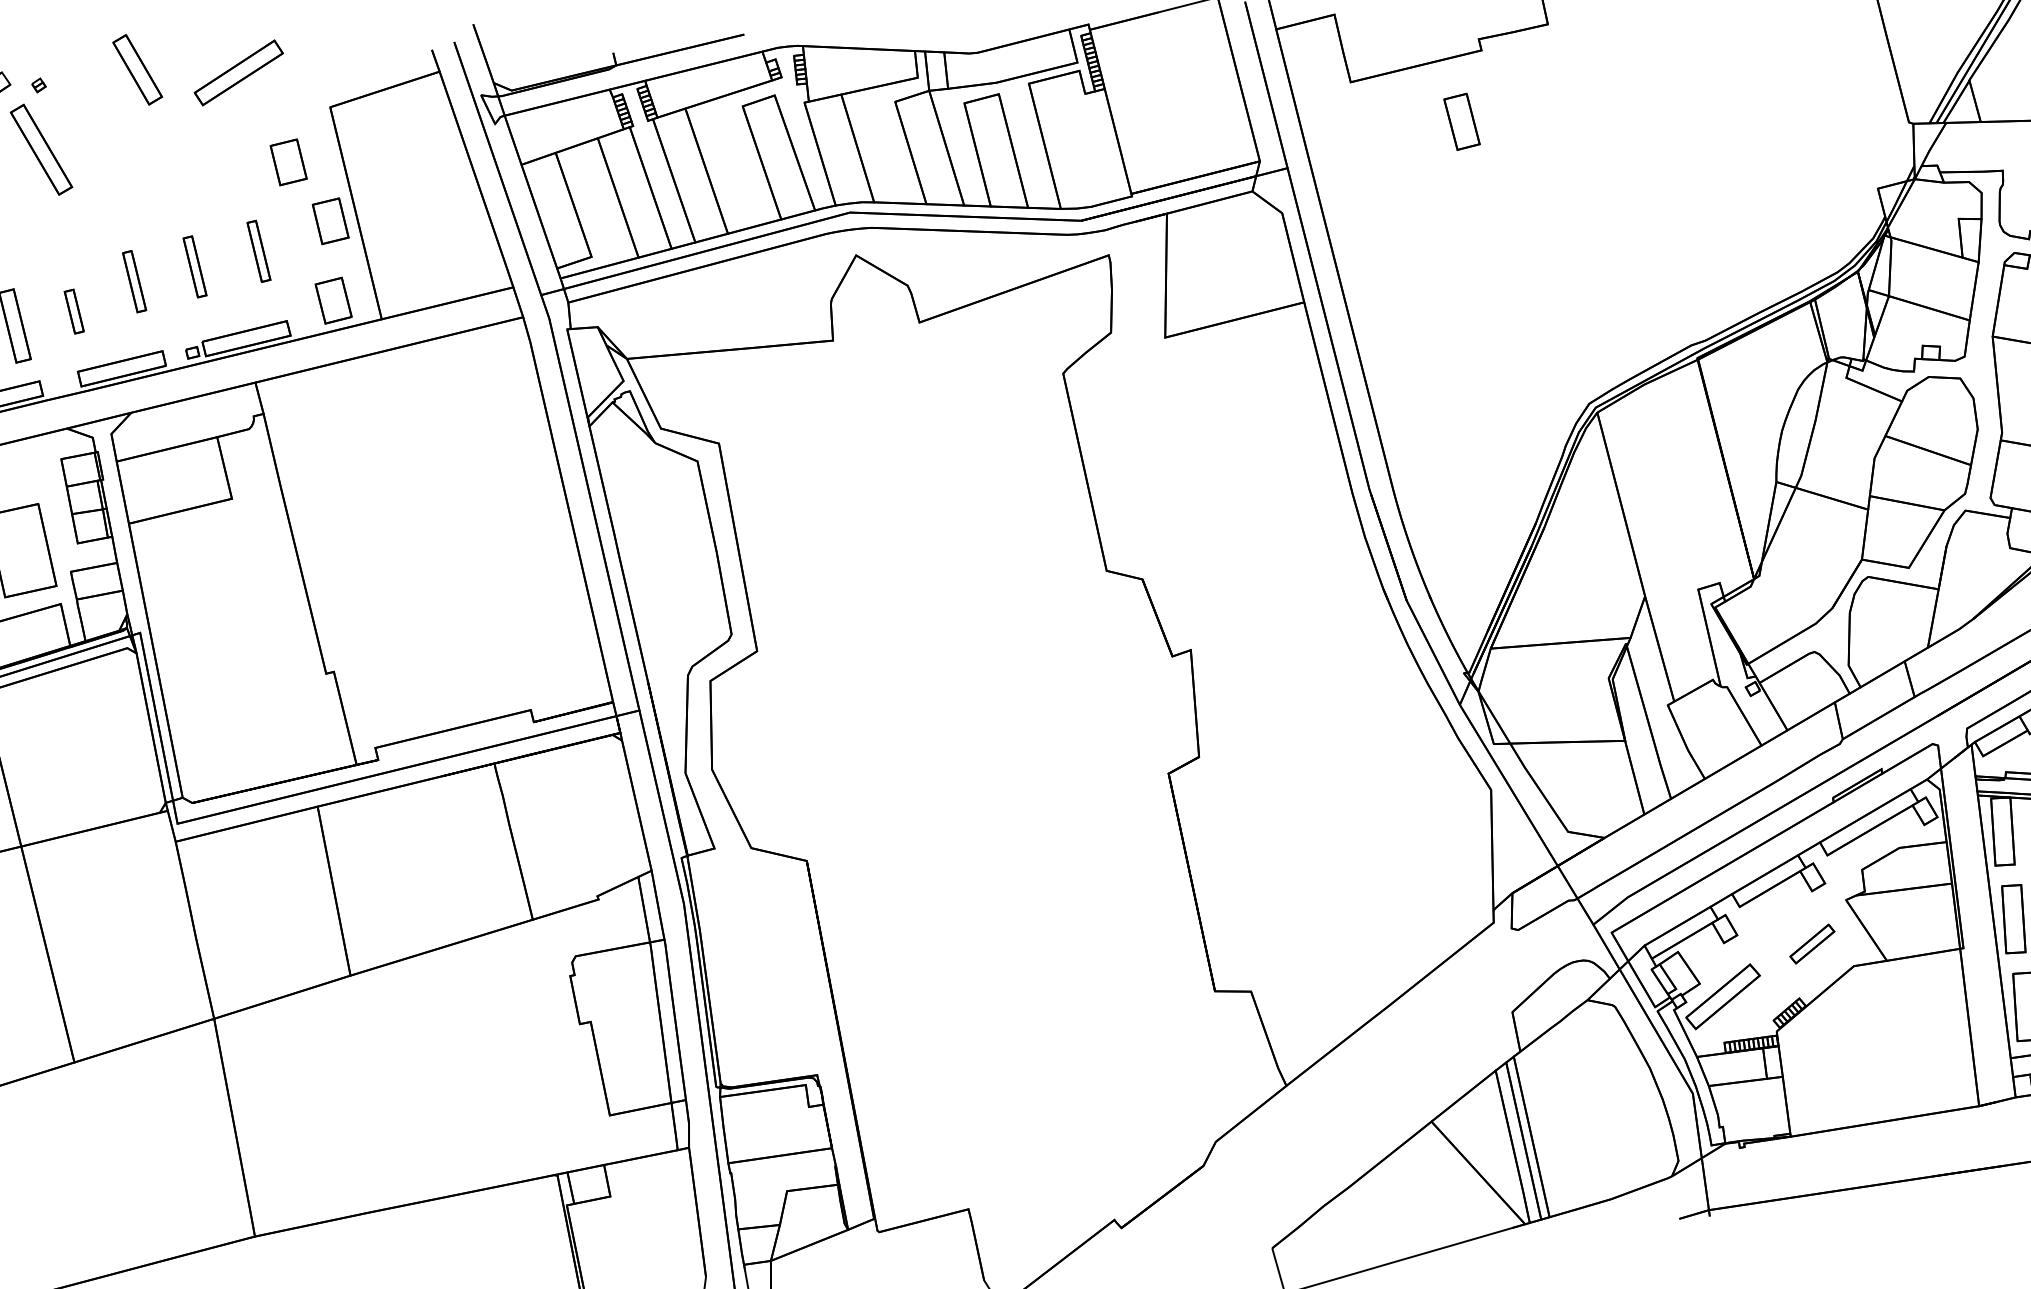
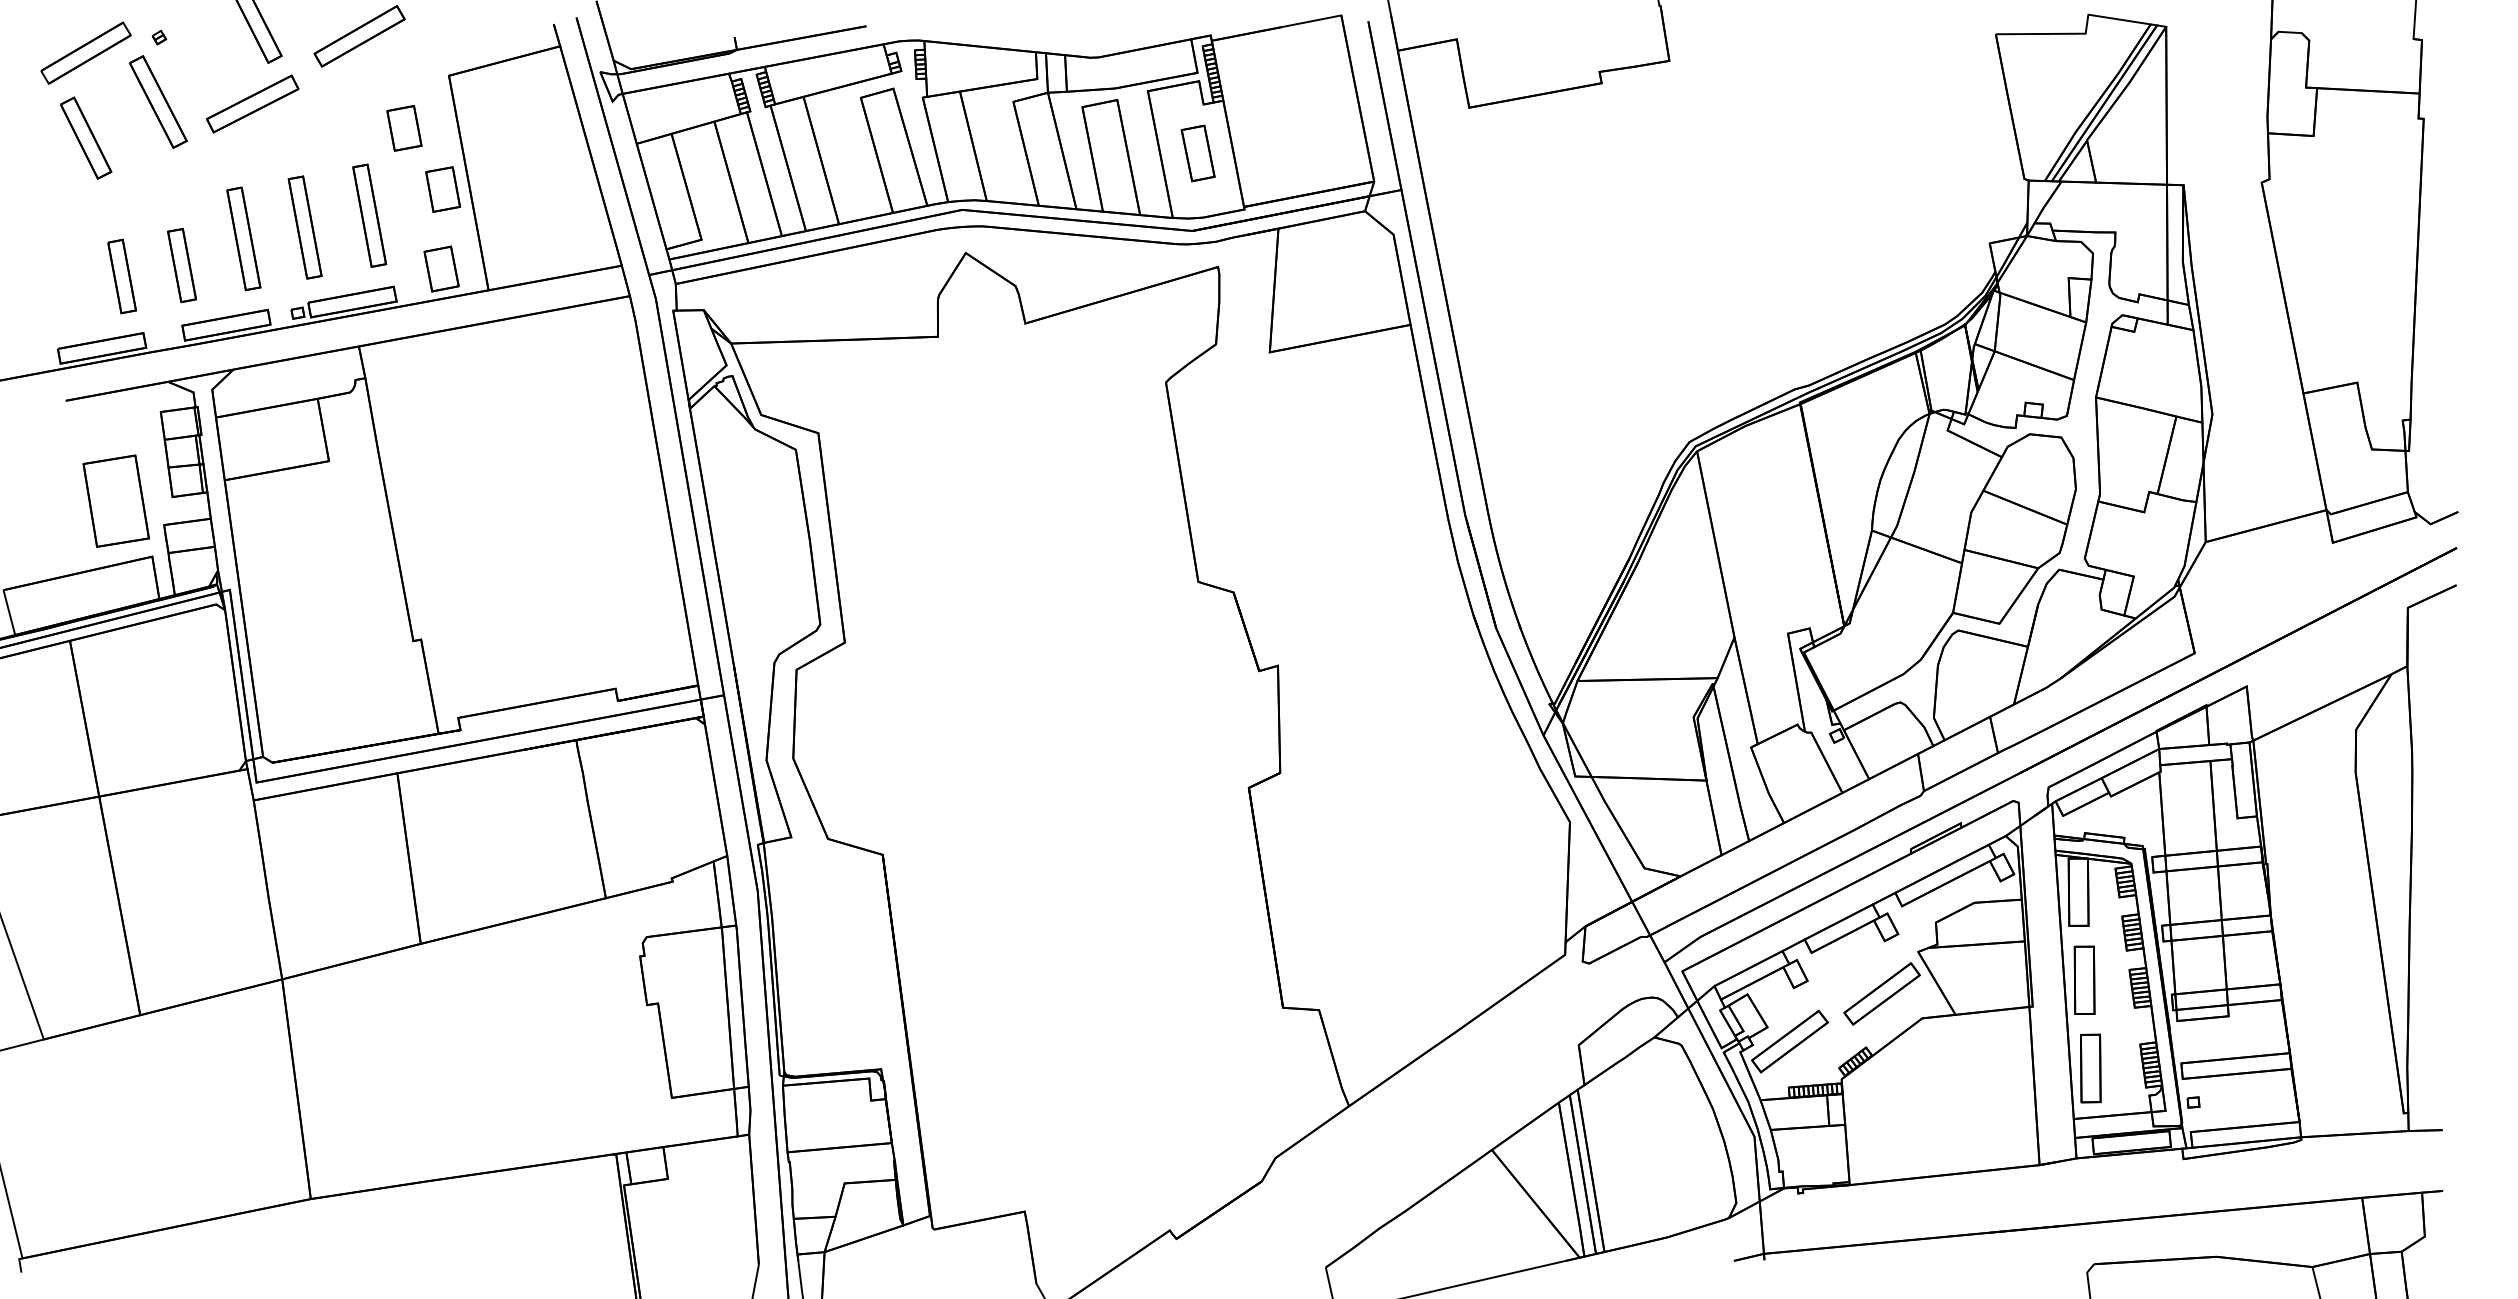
part: (1461, 121) -> (1197, 153), moved
part: (135, 145) -> (252, 103), added
part: (258, 251) -> (369, 215), size x1.67
part: (194, 266) -> (304, 227), size x1.67
part: (134, 281) -> (243, 238), size x1.67
part: (73, 311) -> (181, 265), size x1.67
part: (1811, 943) -> (1881, 993), size x1.67

